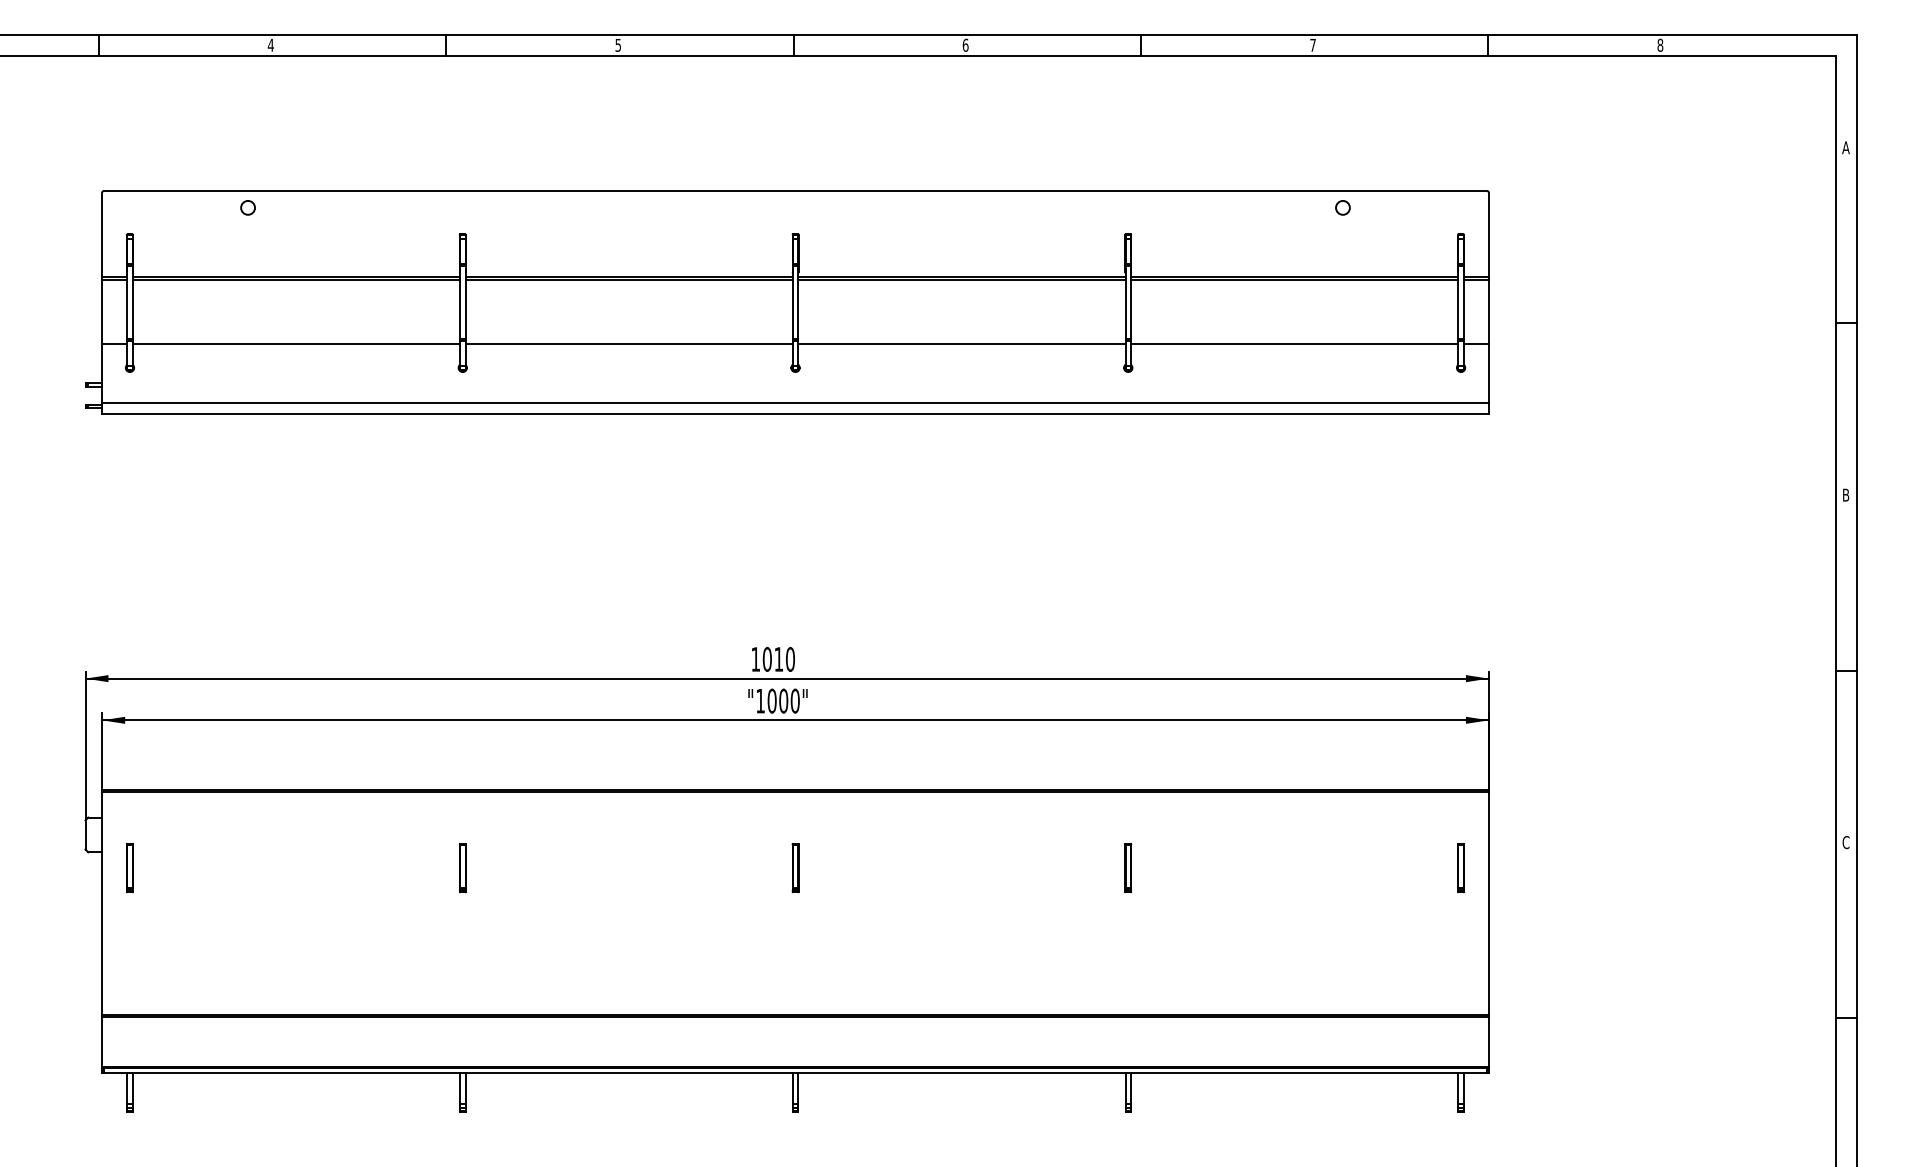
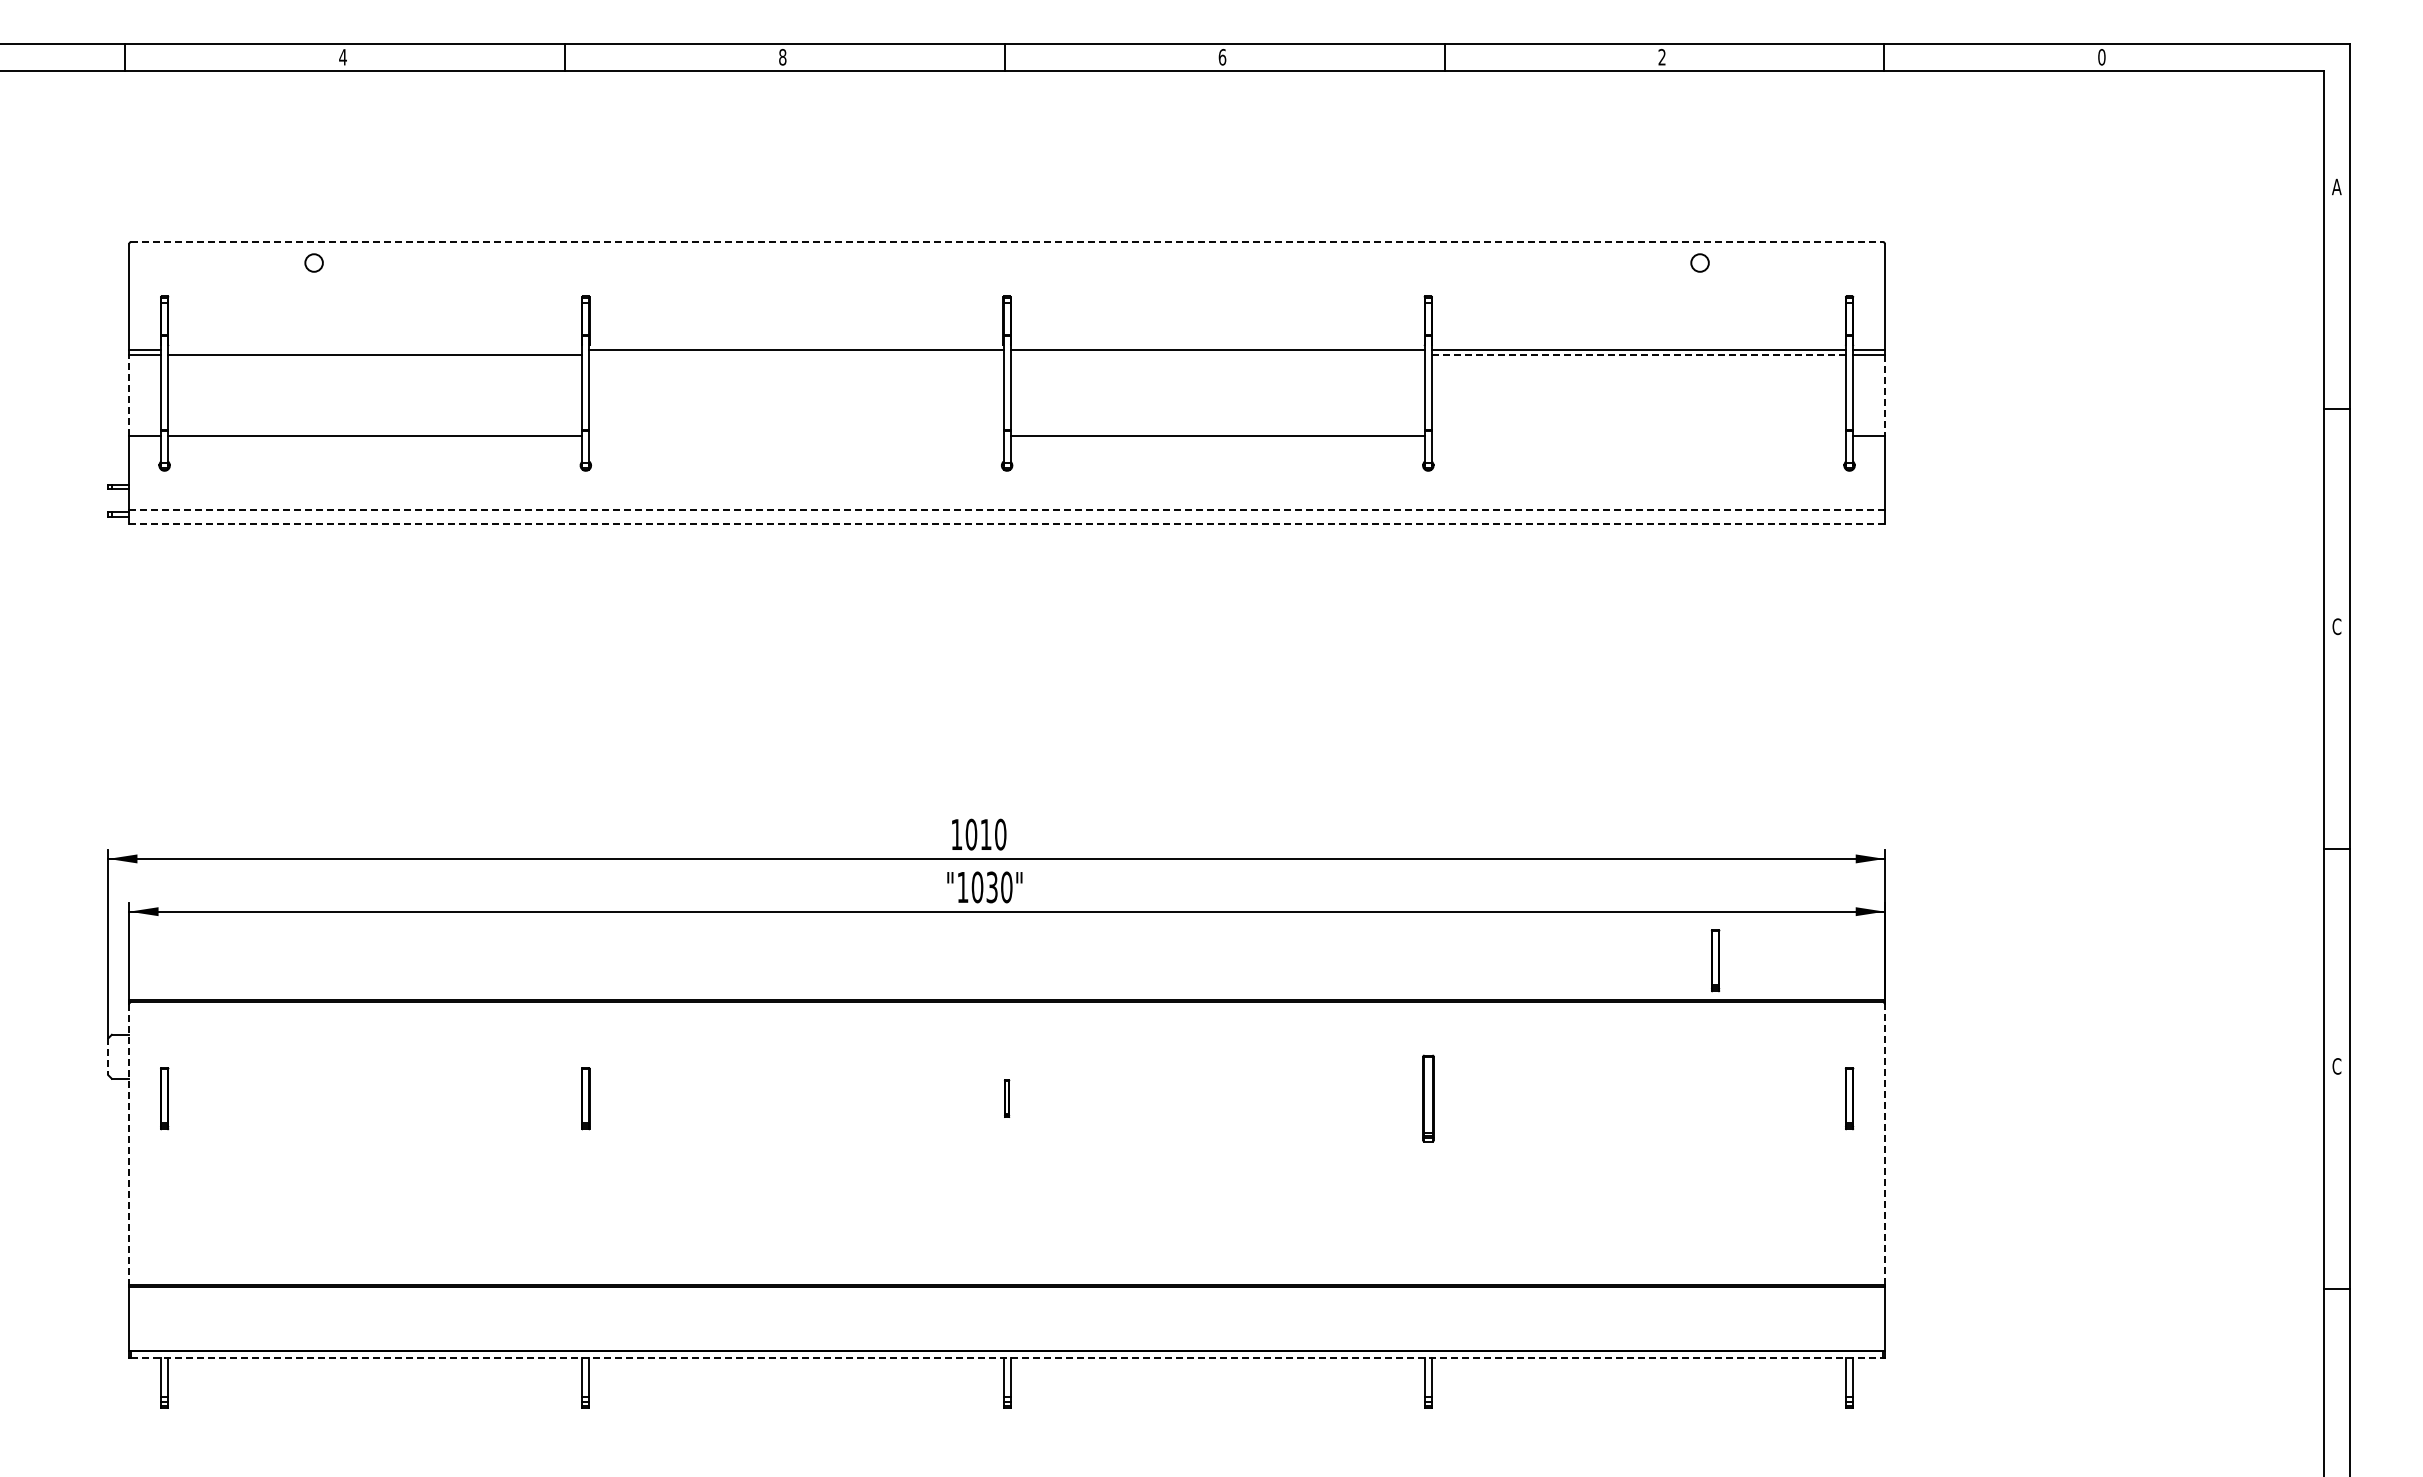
text: (1312, 44) -> (1661, 56), 7 -> 2
text: (618, 45) -> (782, 57), 5 -> 8
text: (1660, 45) -> (2101, 57), 8 -> 0
line: (795, 190) -> (1007, 241), solid -> dashed
line: (296, 276) -> (375, 350), removed
line: (629, 280) -> (796, 354), removed
line: (961, 280) -> (1217, 354), removed
line: (1294, 280) -> (1638, 354), solid -> dashed
line: (102, 311) -> (129, 394), solid -> dashed
line: (1488, 312) -> (1884, 395), solid -> dashed
line: (629, 344) -> (796, 435), removed
line: (1294, 344) -> (1638, 435), removed
line: (795, 402) -> (1007, 509), solid -> dashed
line: (795, 413) -> (1007, 523), solid -> dashed
text: (1845, 495) -> (2336, 626), B -> C
text: (783, 701) -> (991, 887), "1000" -> "1030"
part: (1355, 758) -> (1715, 960), added
line: (85, 835) -> (108, 1057), solid -> dashed
part: (795, 867) -> (1006, 1098), size x0.6
part: (1127, 867) -> (1427, 1098), size x1.4
line: (102, 904) -> (129, 1144), solid -> dashed
line: (1488, 904) -> (1884, 1144), solid -> dashed
line: (795, 1073) -> (1007, 1358), solid -> dashed

